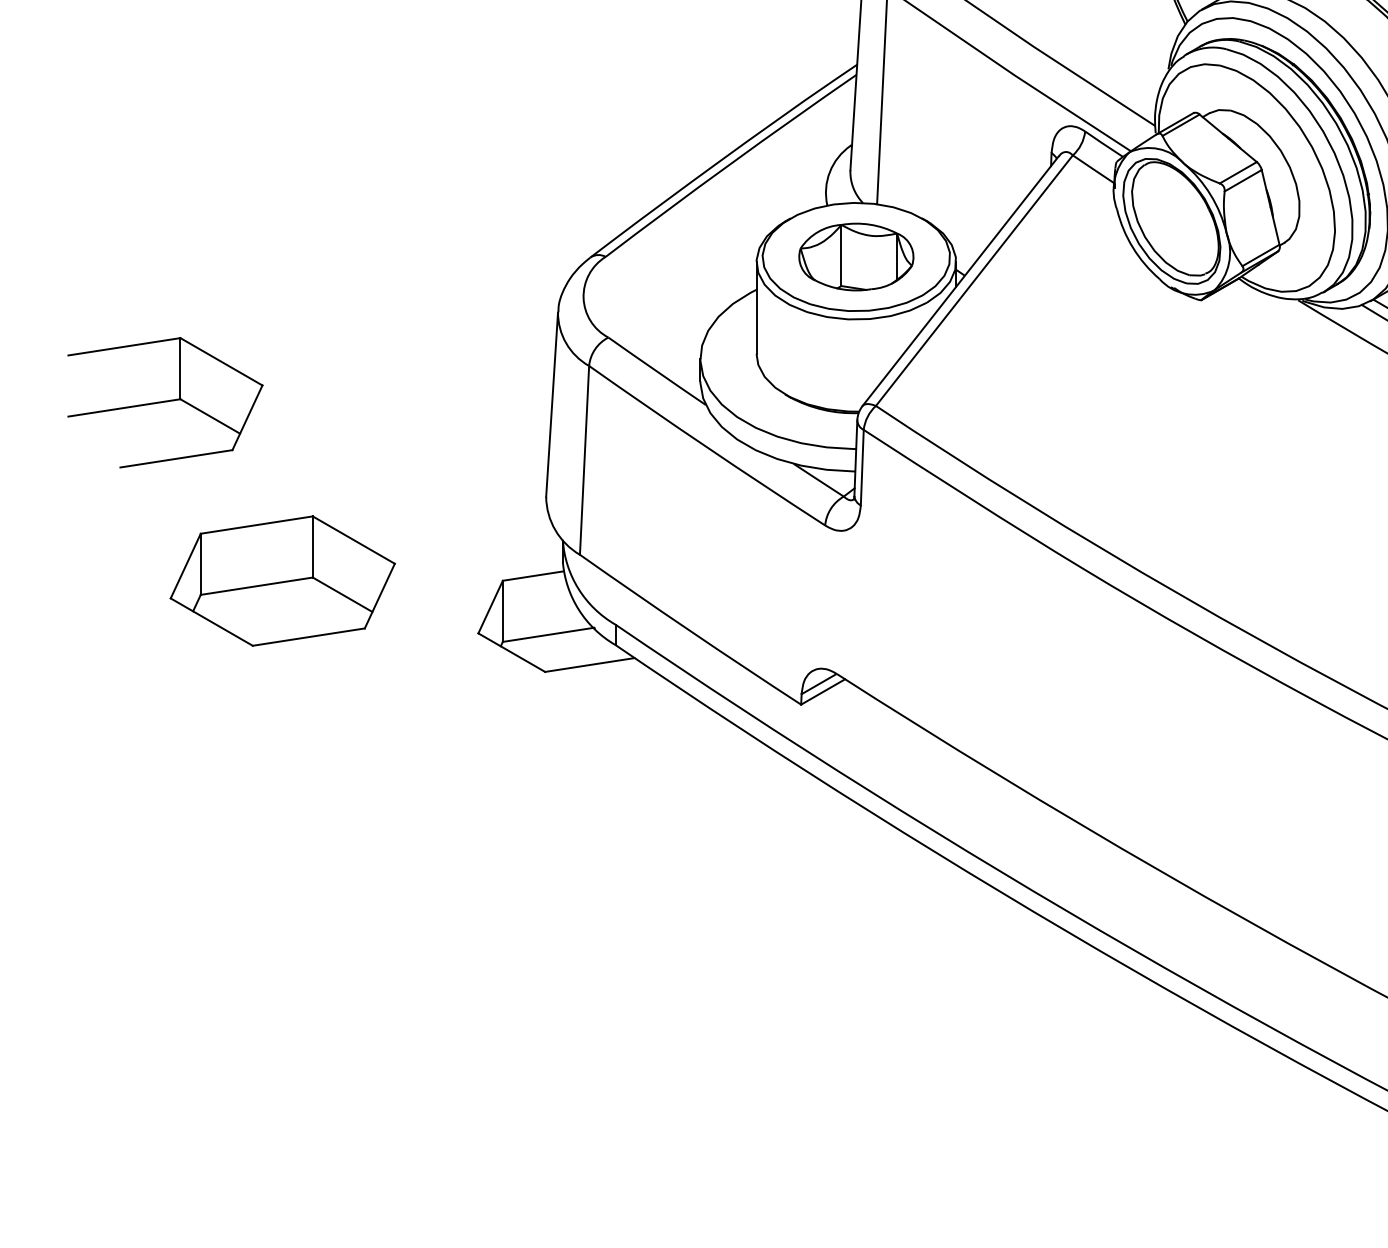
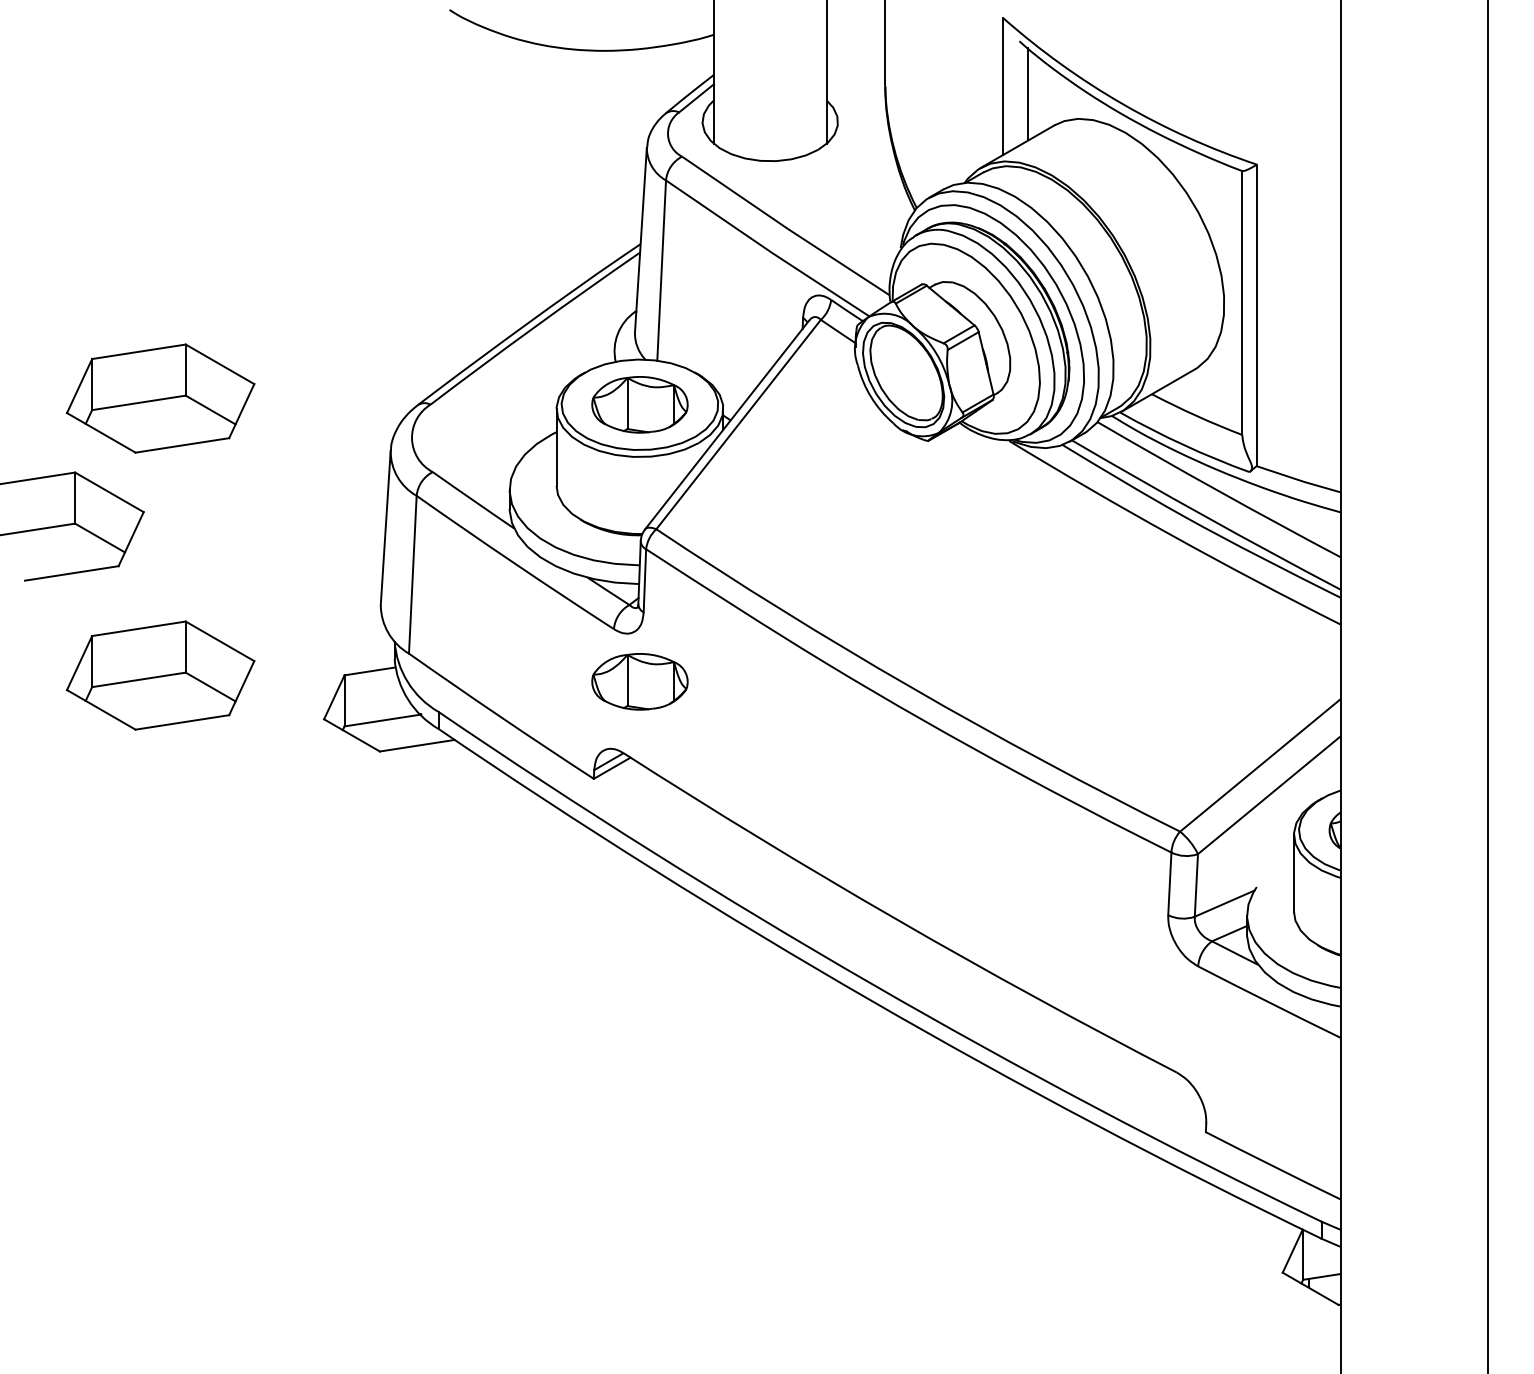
part: (282, 249) -> (160, 398), added
part: (855, 588) -> (639, 681), added

